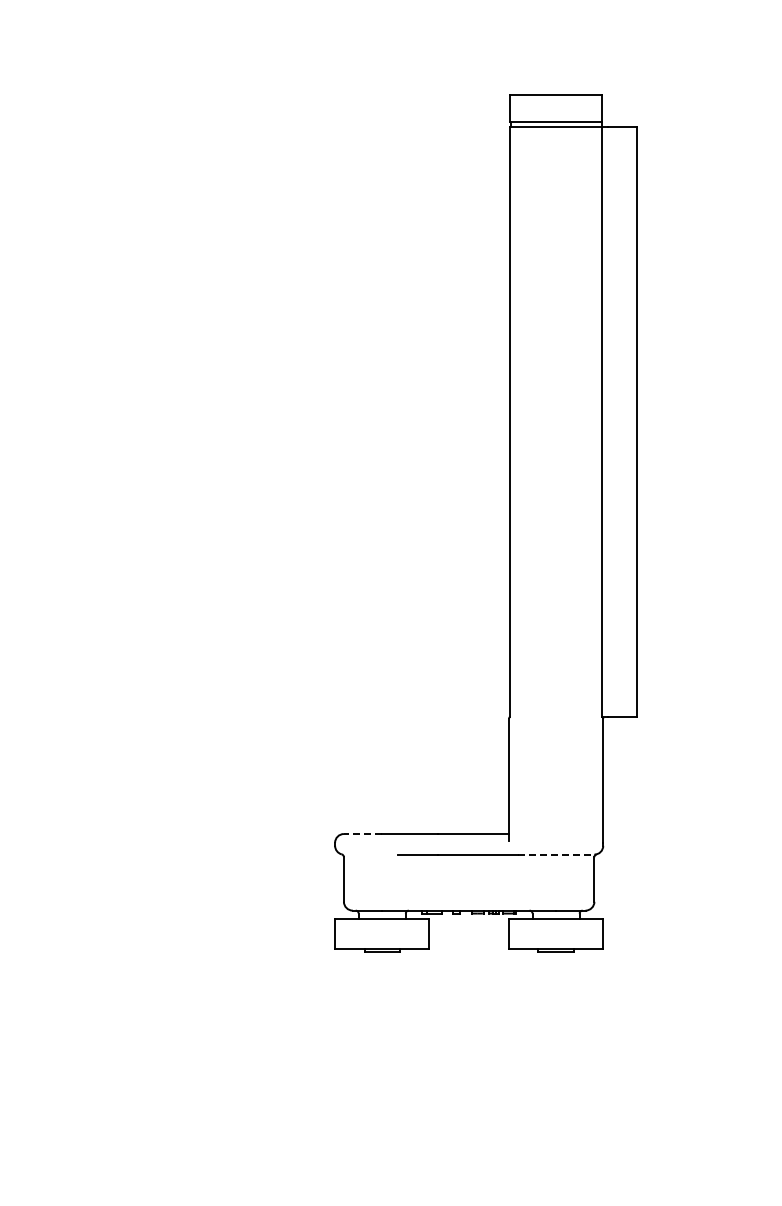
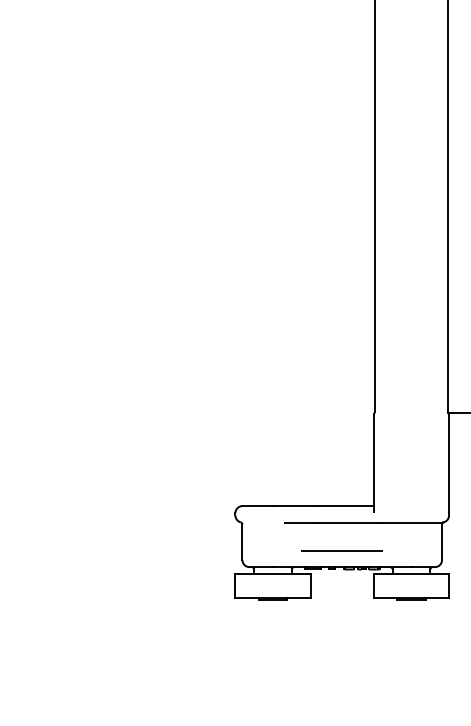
line: (362, 834) -> (257, 506), dashed -> solid
line: (556, 854) -> (411, 522), dashed -> solid
line: (468, 889) -> (341, 550), added

